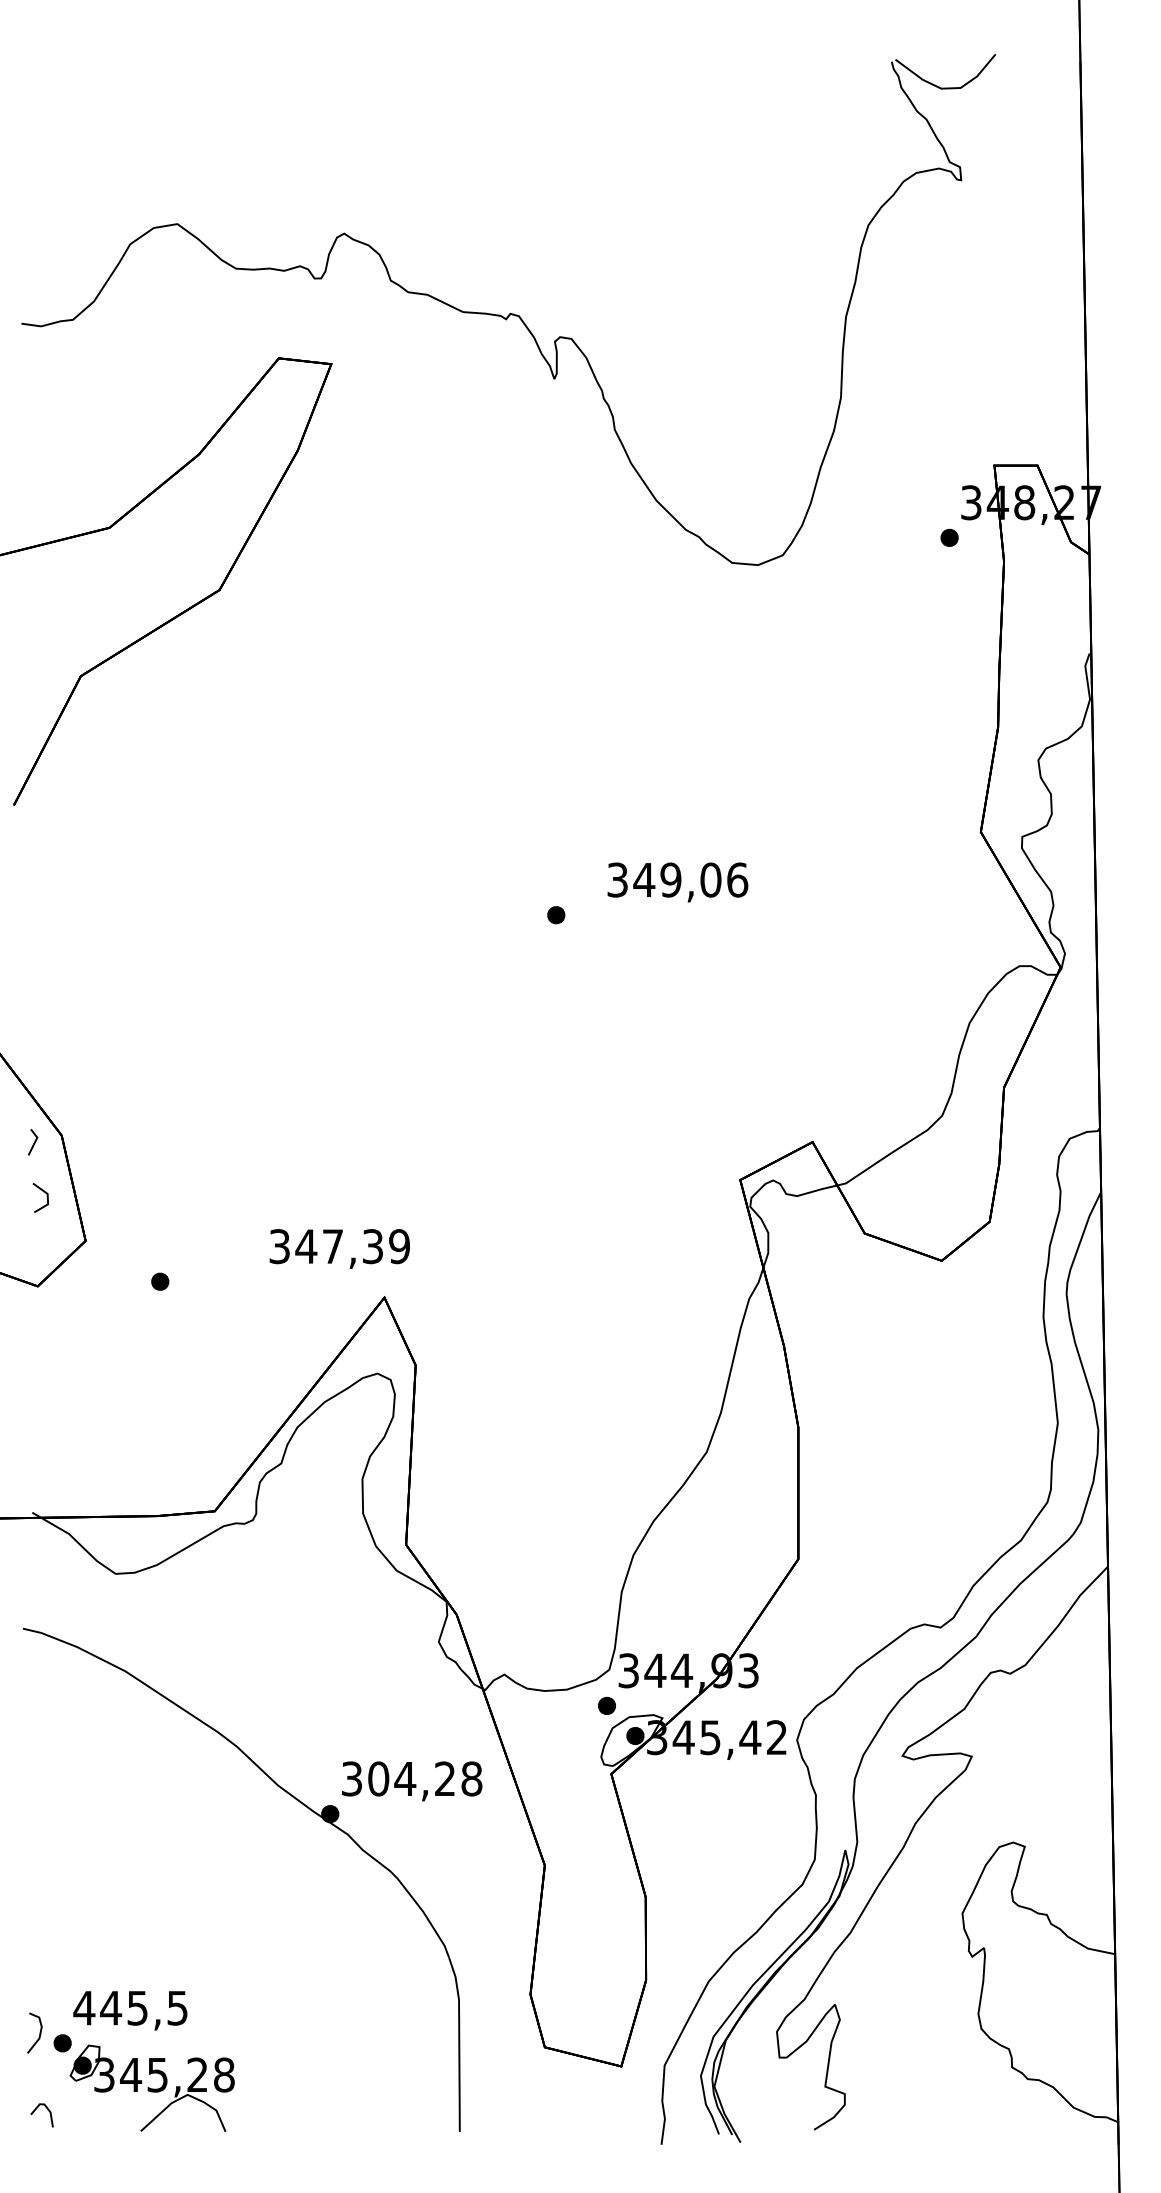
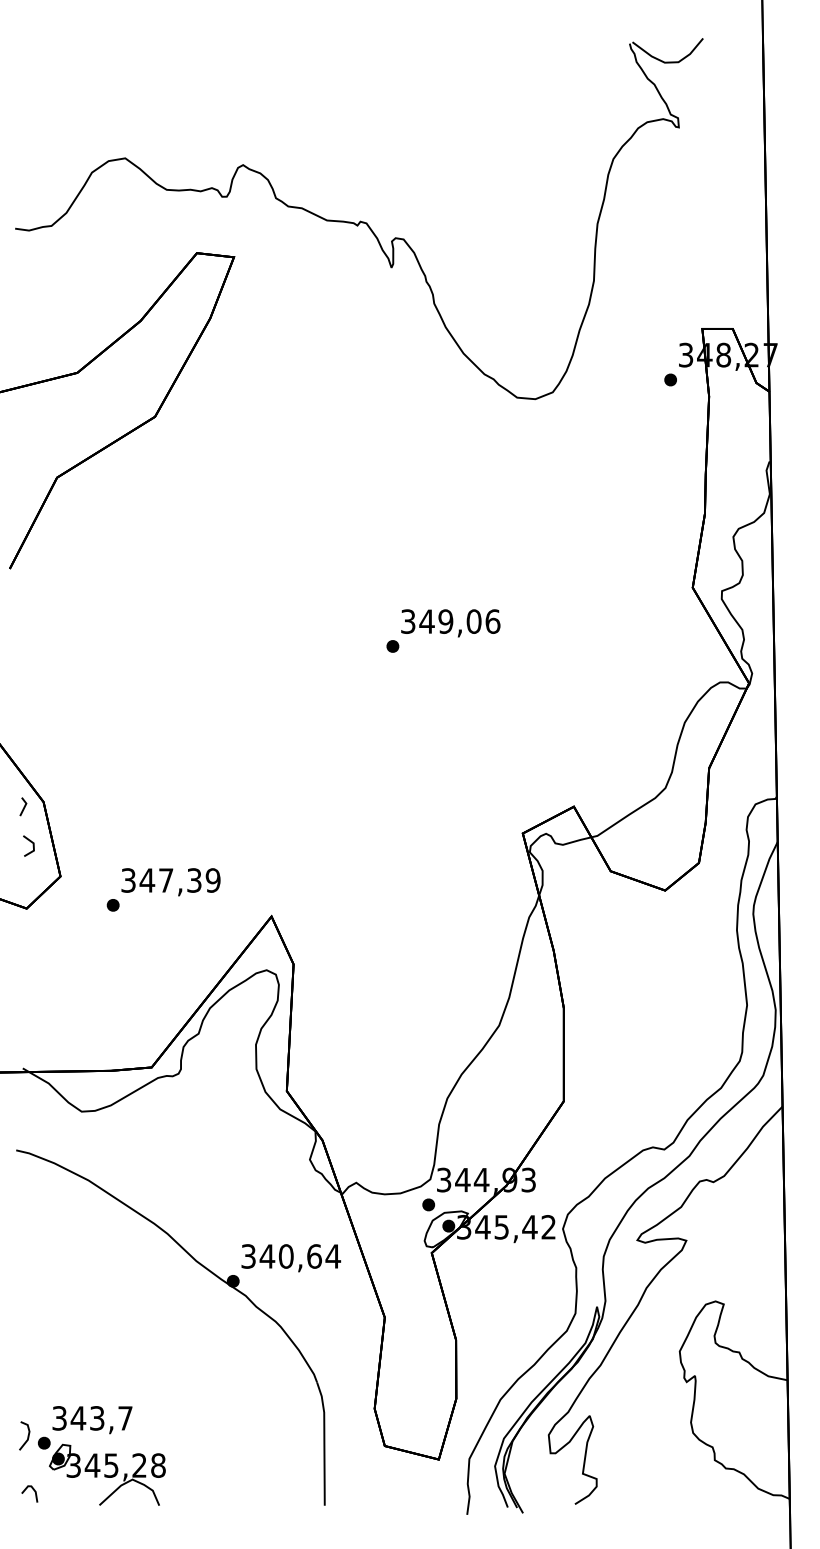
text: (677, 882) -> (450, 623), moved
text: (339, 1249) -> (170, 882), moved
text: (425, 1778) -> (300, 1256), 304,28 -> 340,64
text: (129, 2008) -> (91, 1418), 445,5 -> 343,7

